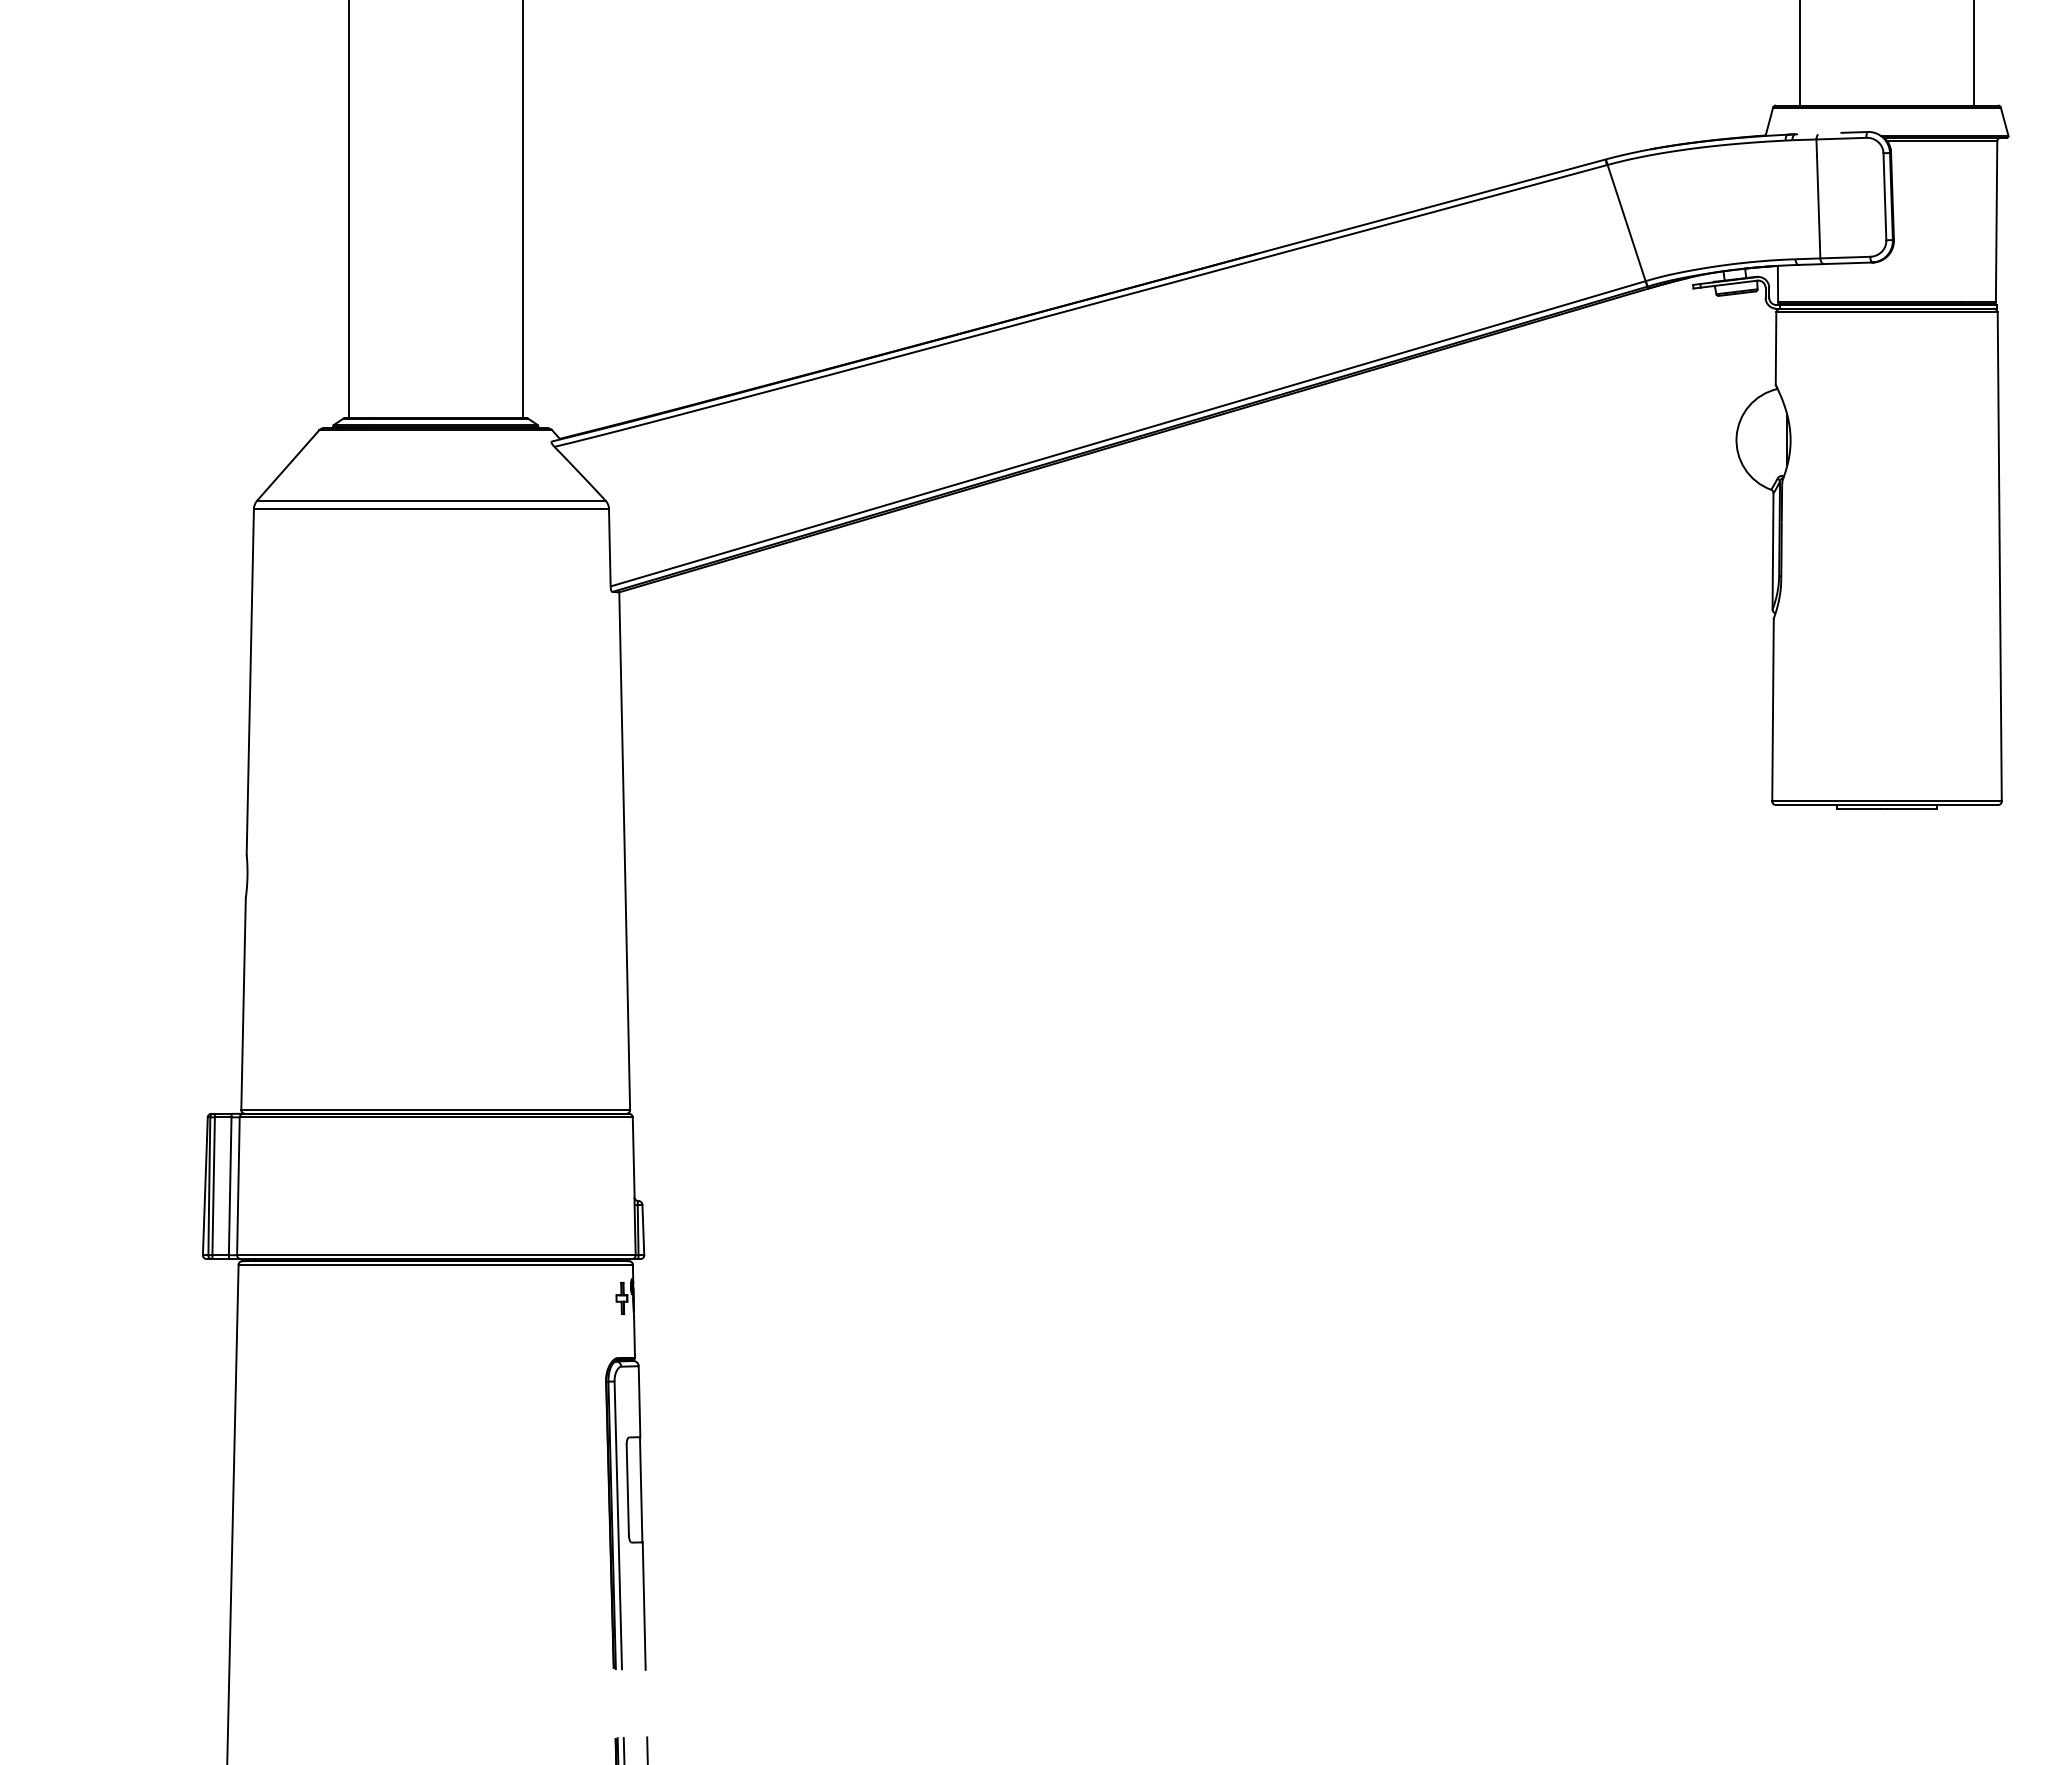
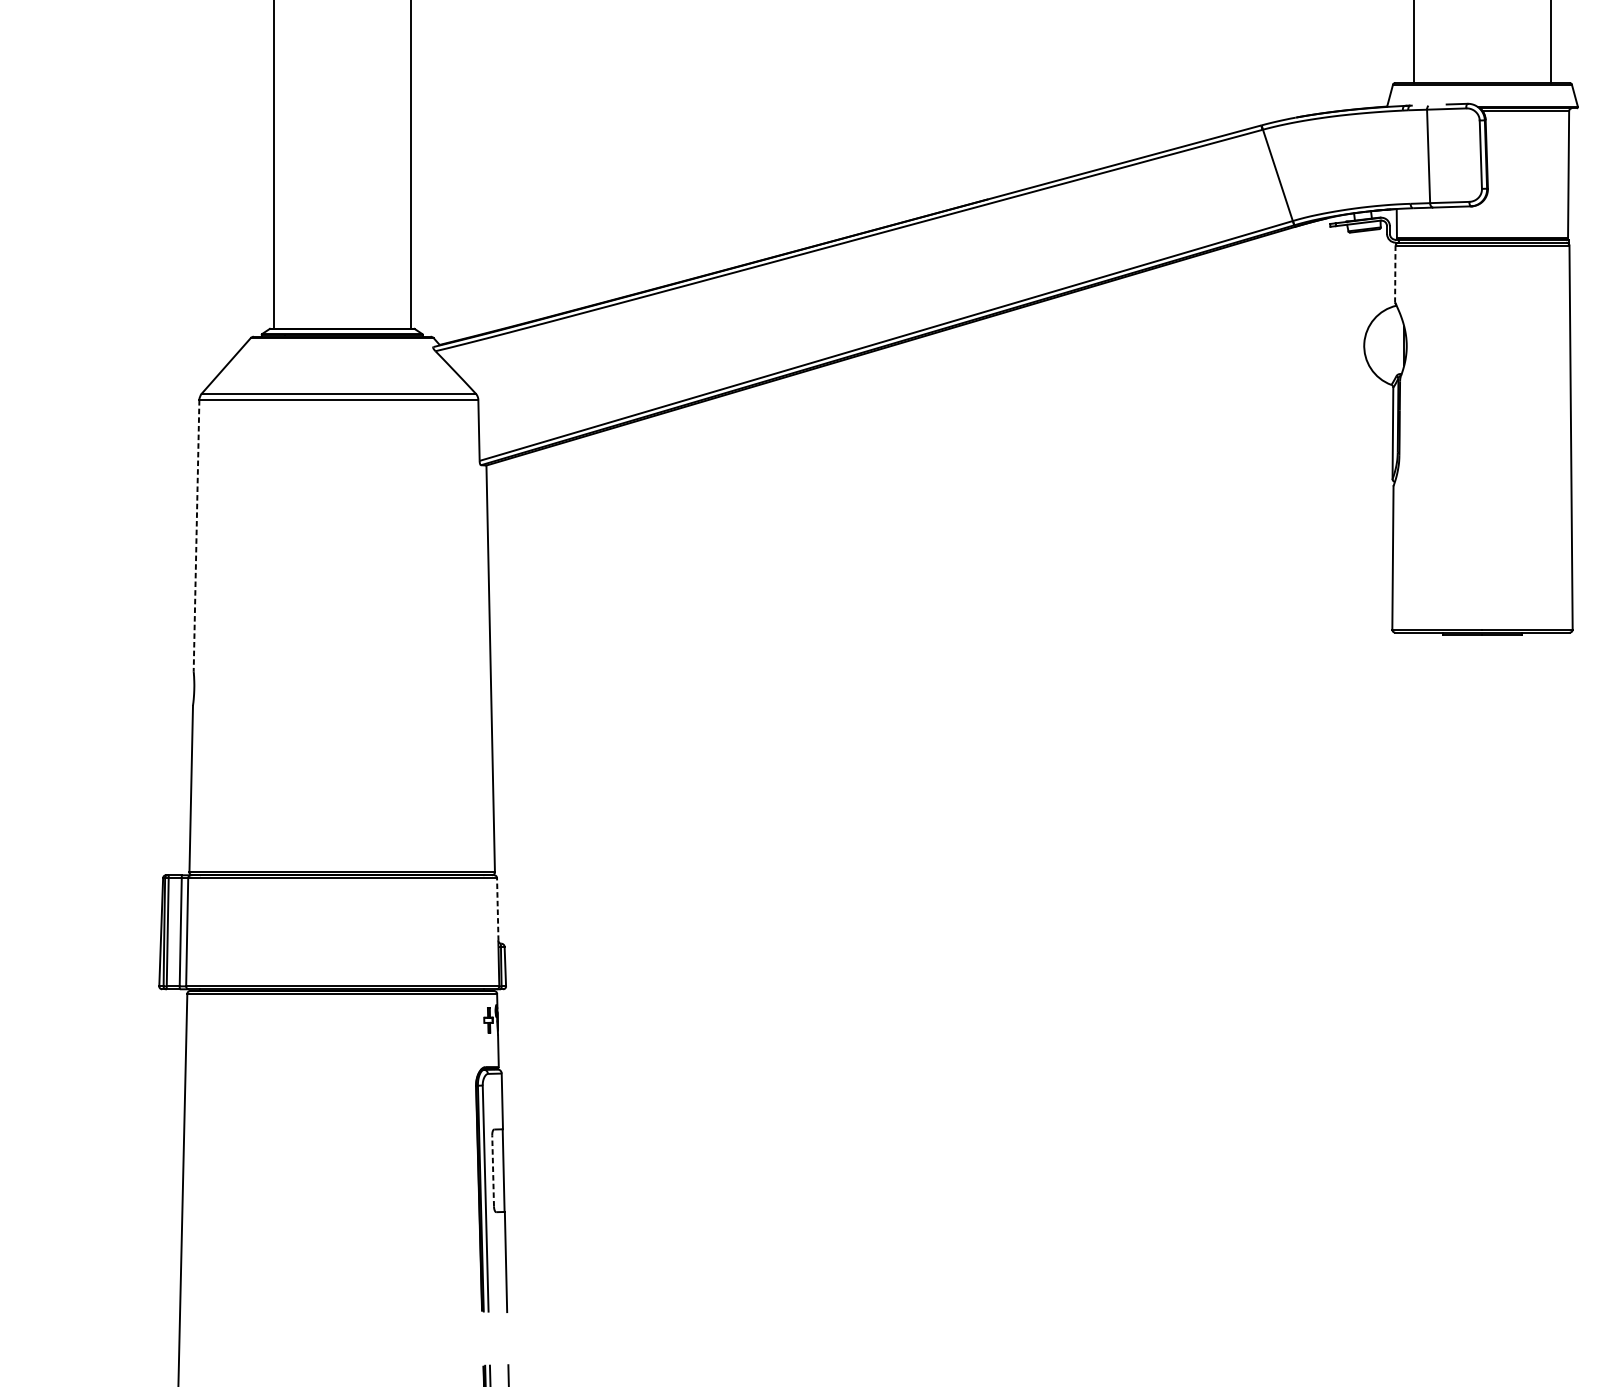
line: (1776, 349) -> (1395, 274), solid -> dashed
line: (250, 681) -> (196, 535), solid -> dashed
line: (633, 1157) -> (497, 909), solid -> dashed
line: (627, 1489) -> (492, 1170), solid -> dashed

